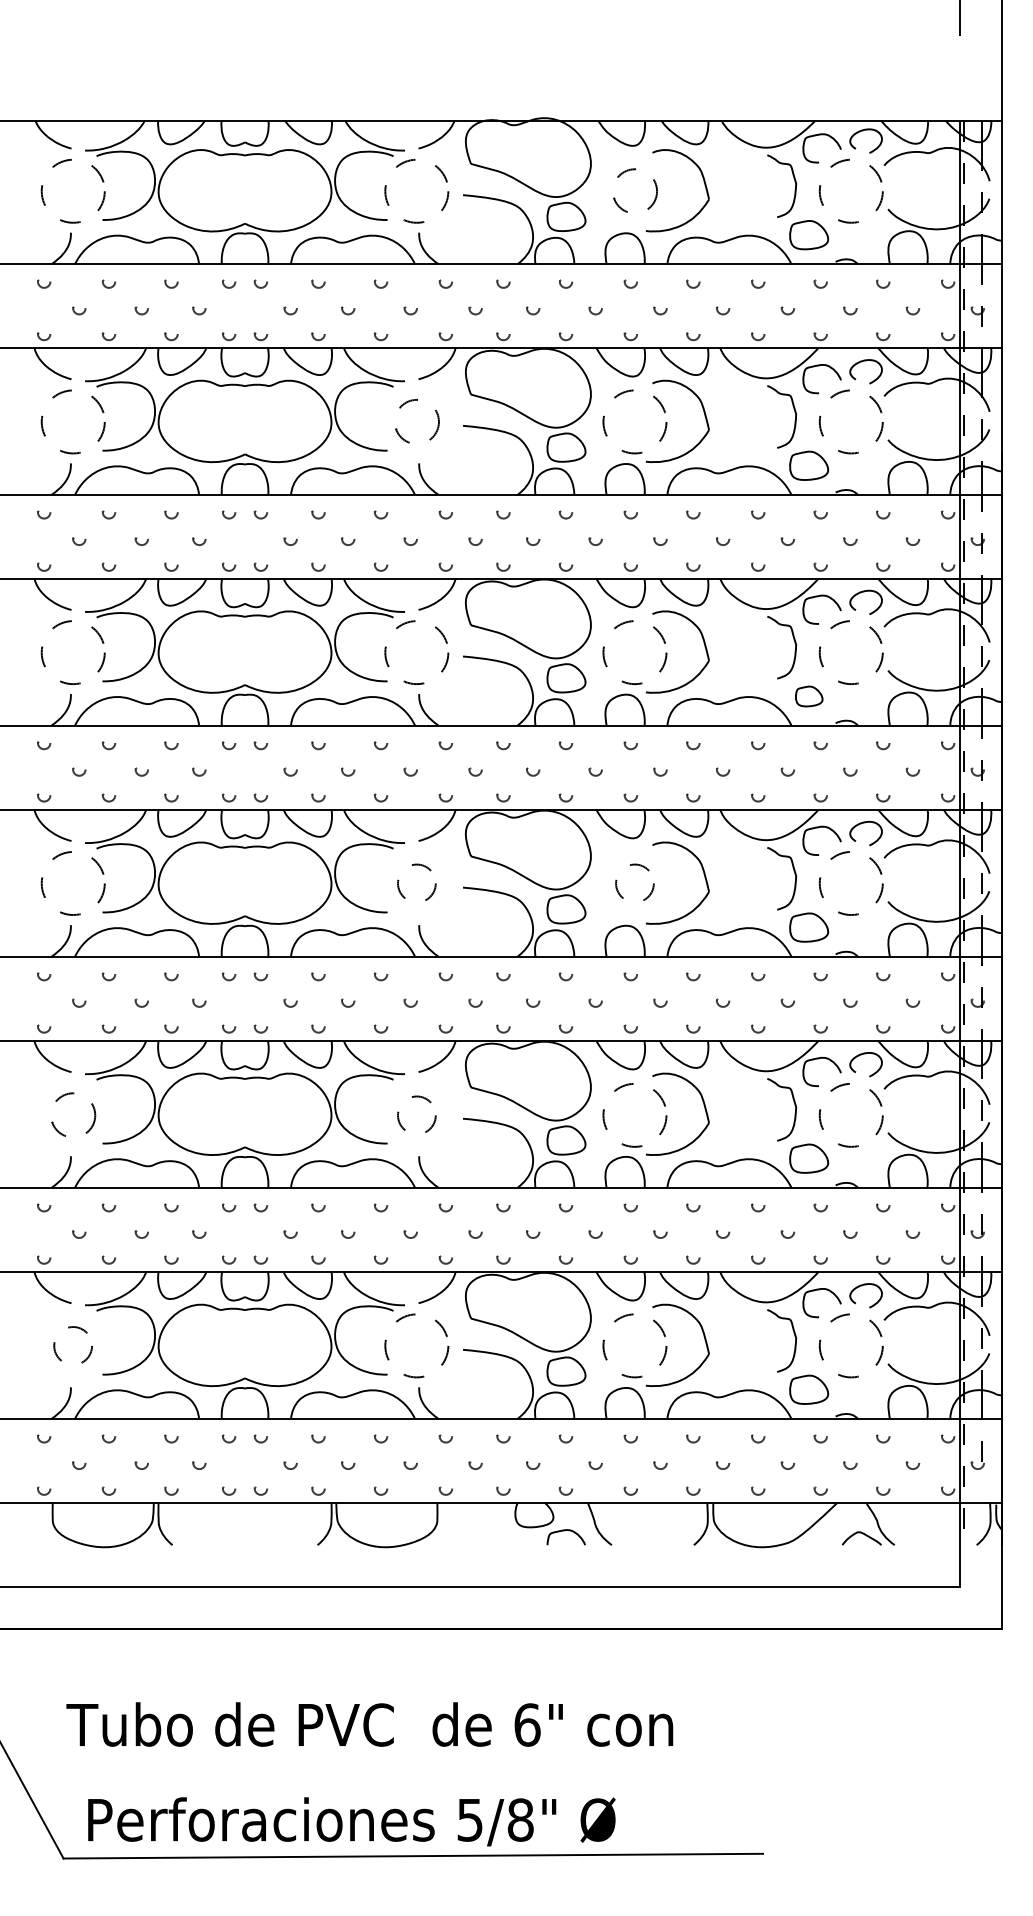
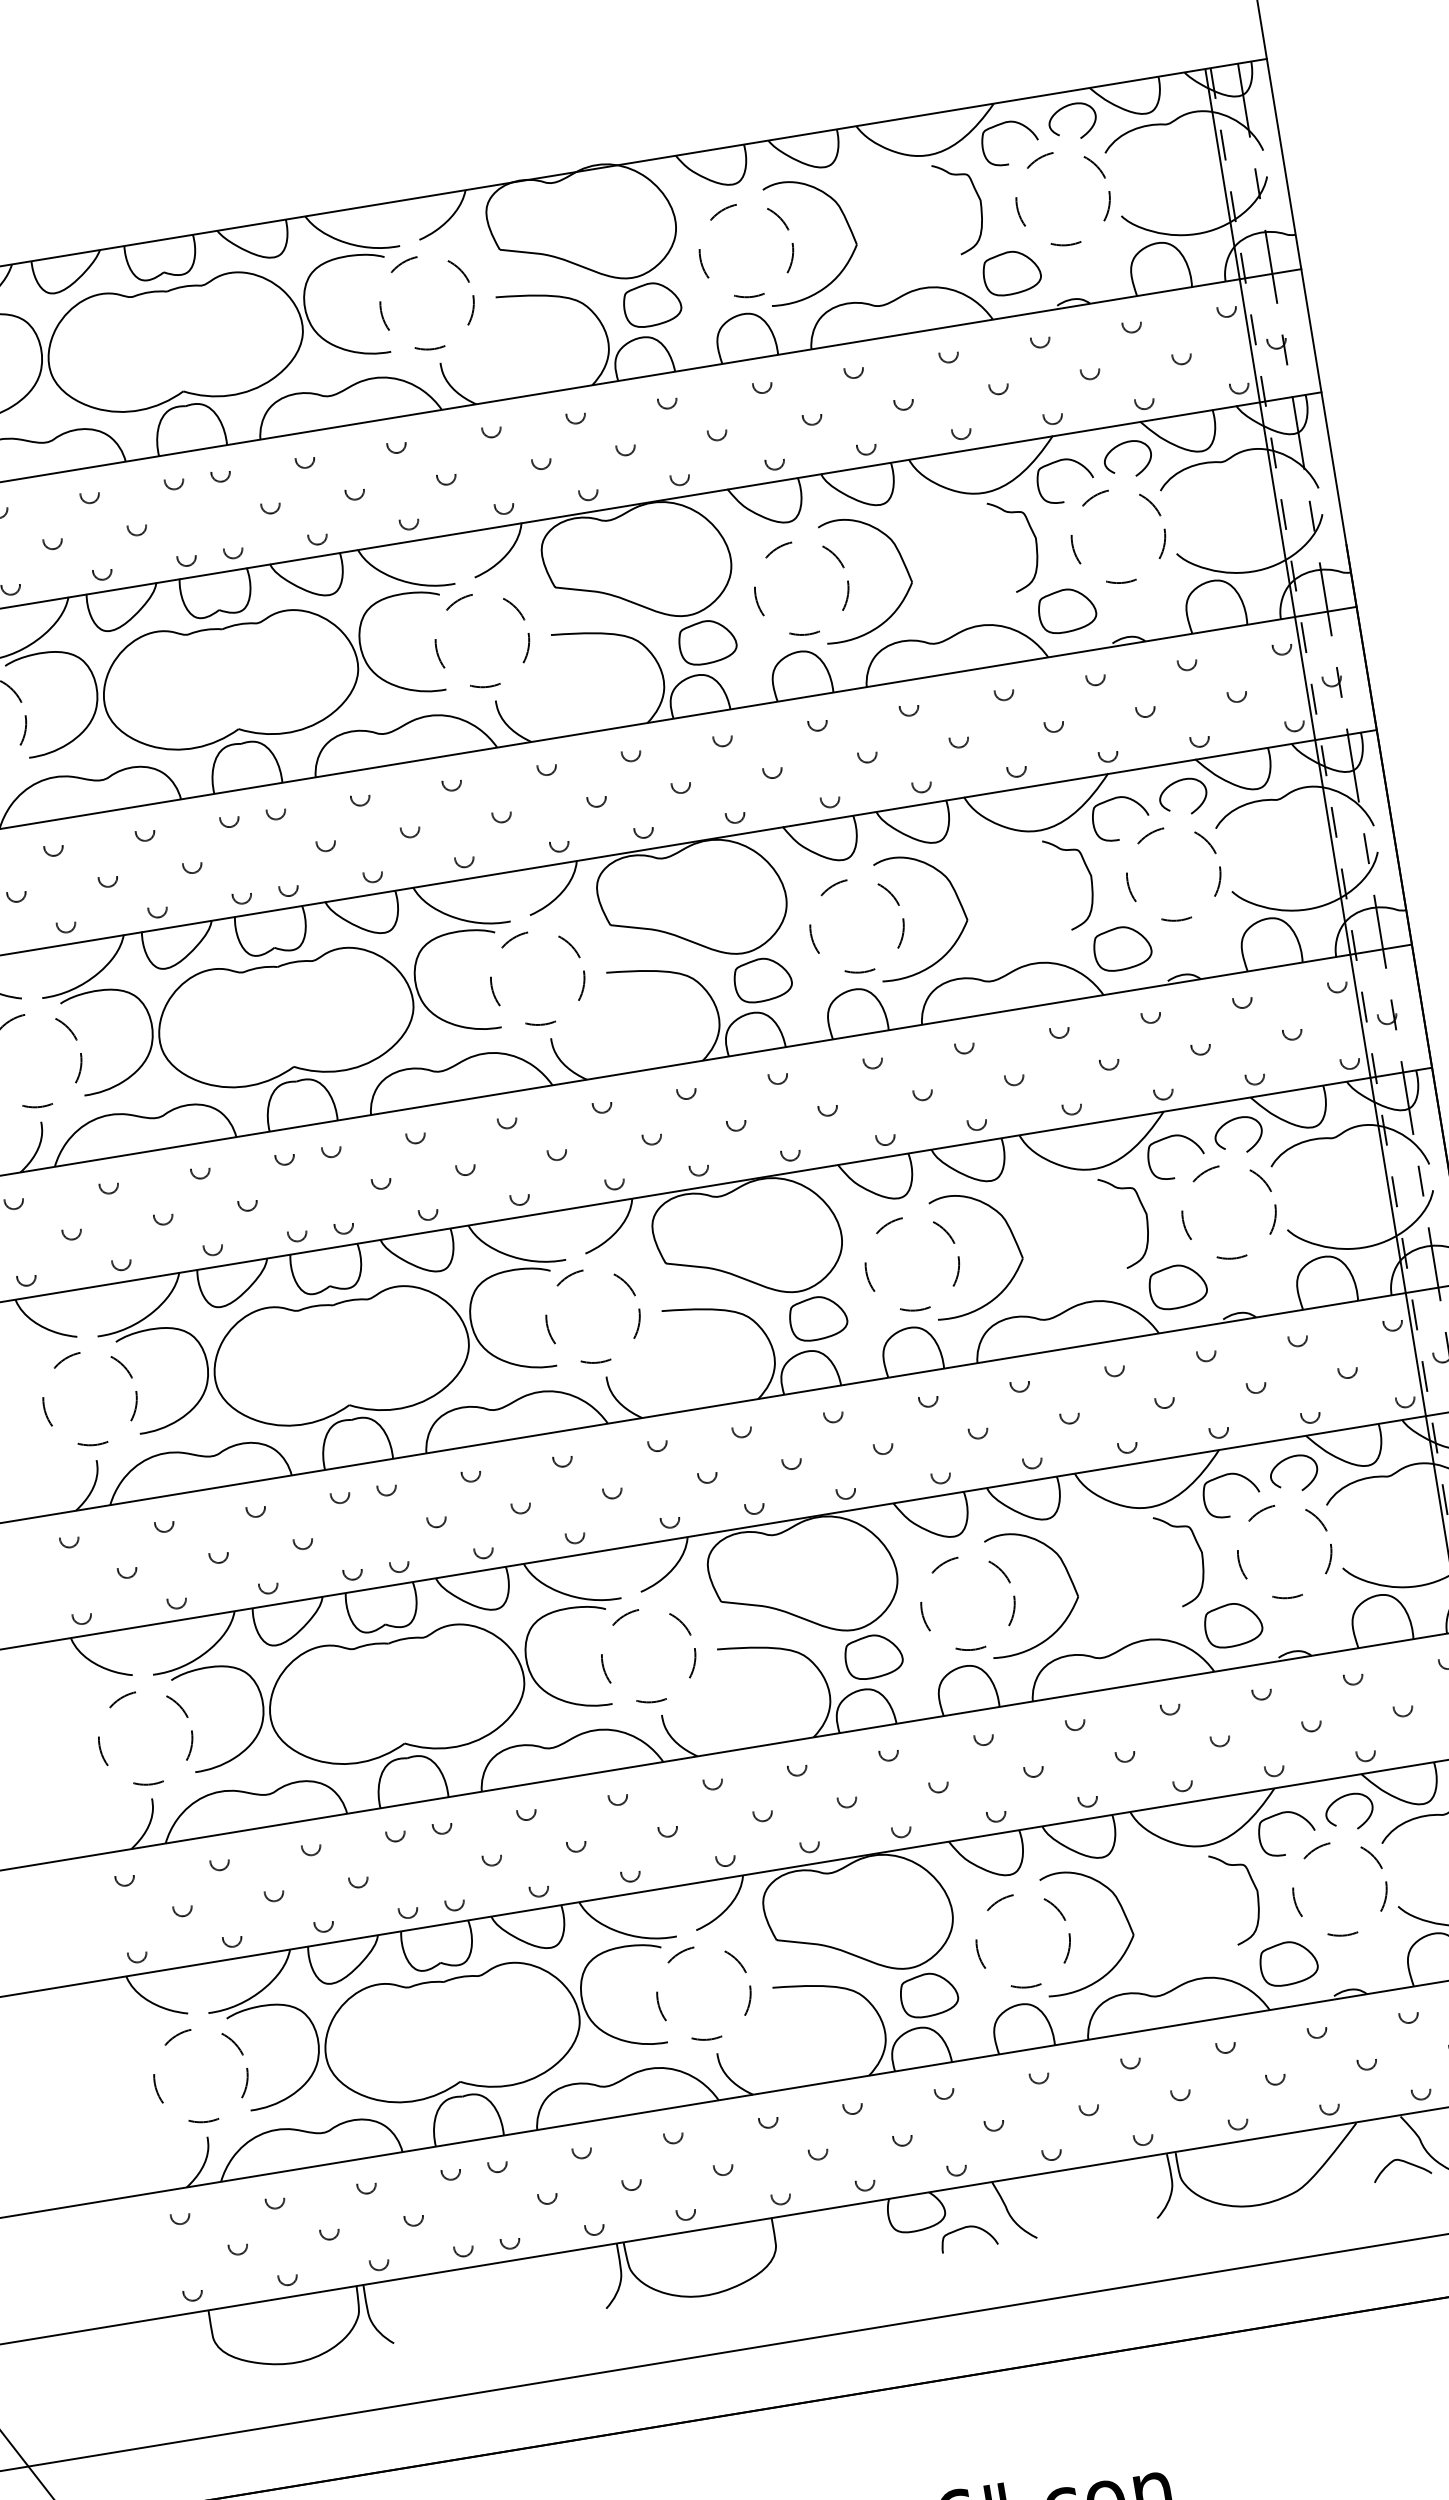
circle: (634, 191) -> (745, 250), size x1.43
circle: (416, 421) -> (481, 639), size x1.43
part: (809, 696) -> (1123, 948), size x1.43
circle: (416, 883) -> (592, 1316), size x1.67
circle: (634, 883) -> (911, 1264), size x1.67
circle: (72, 1115) -> (144, 1738), size x1.43
circle: (416, 1115) -> (648, 1655), size x1.67
circle: (72, 1345) -> (199, 2075), size x1.67

